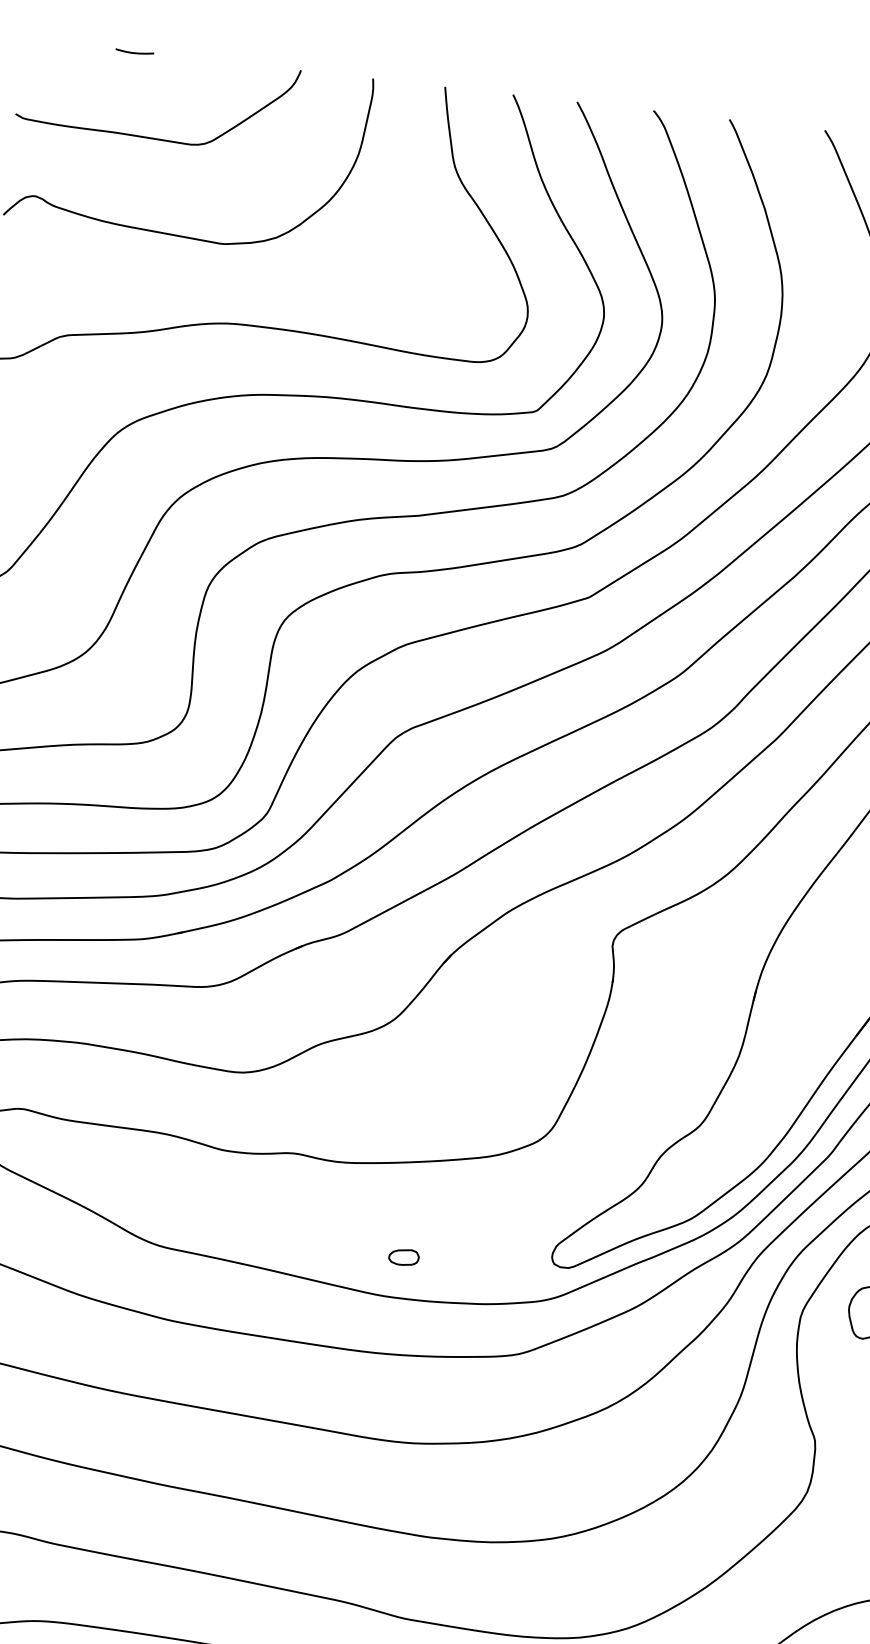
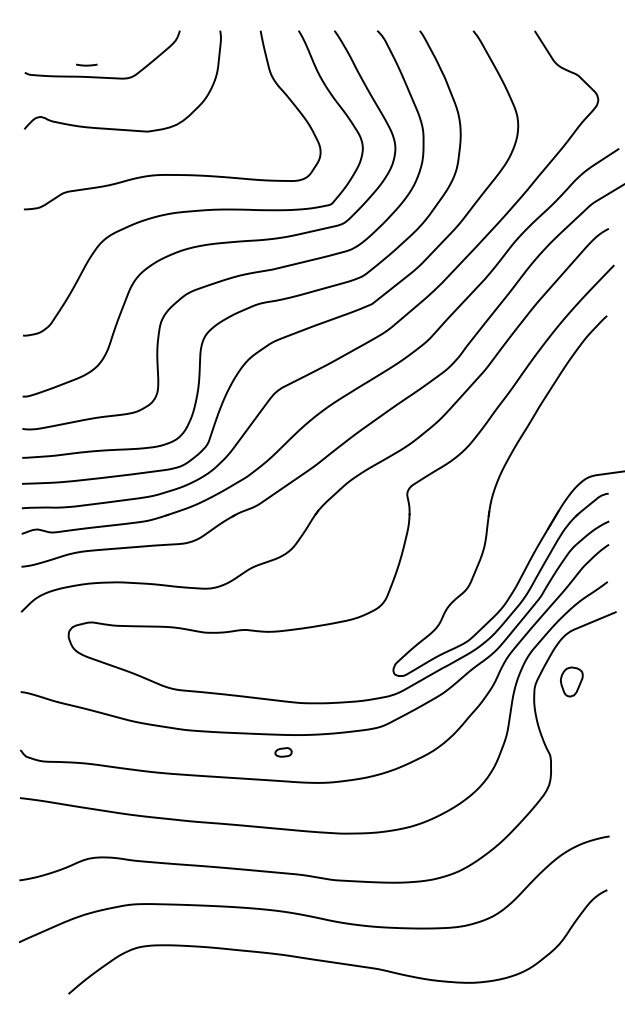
line: (134, 51) -> (86, 64), moved
part: (403, 1257) -> (283, 752), moved

